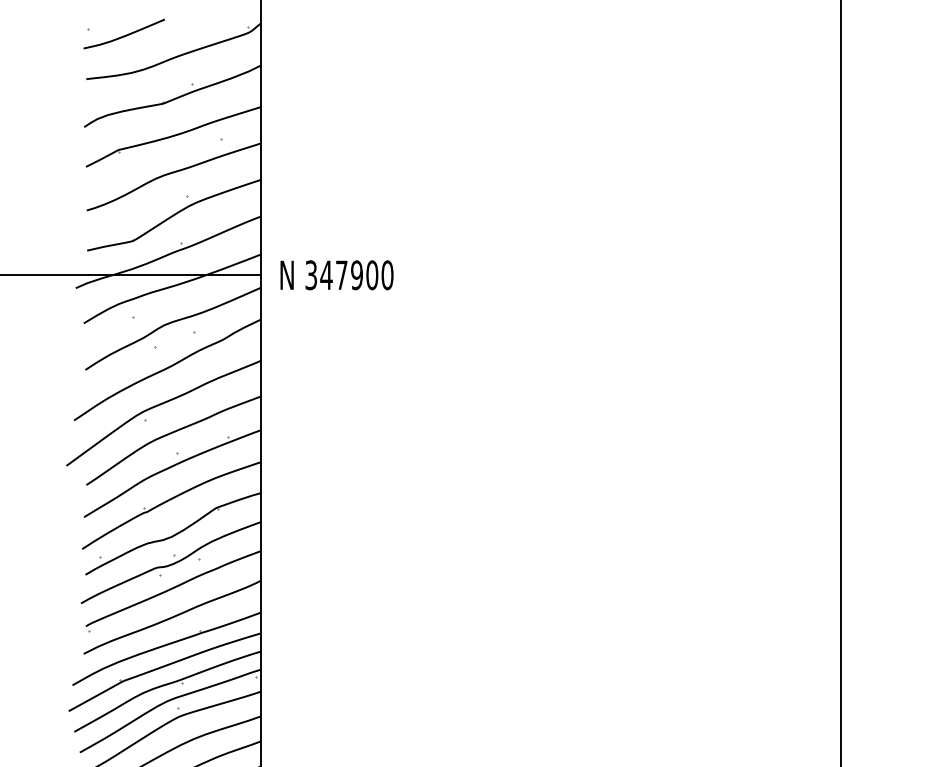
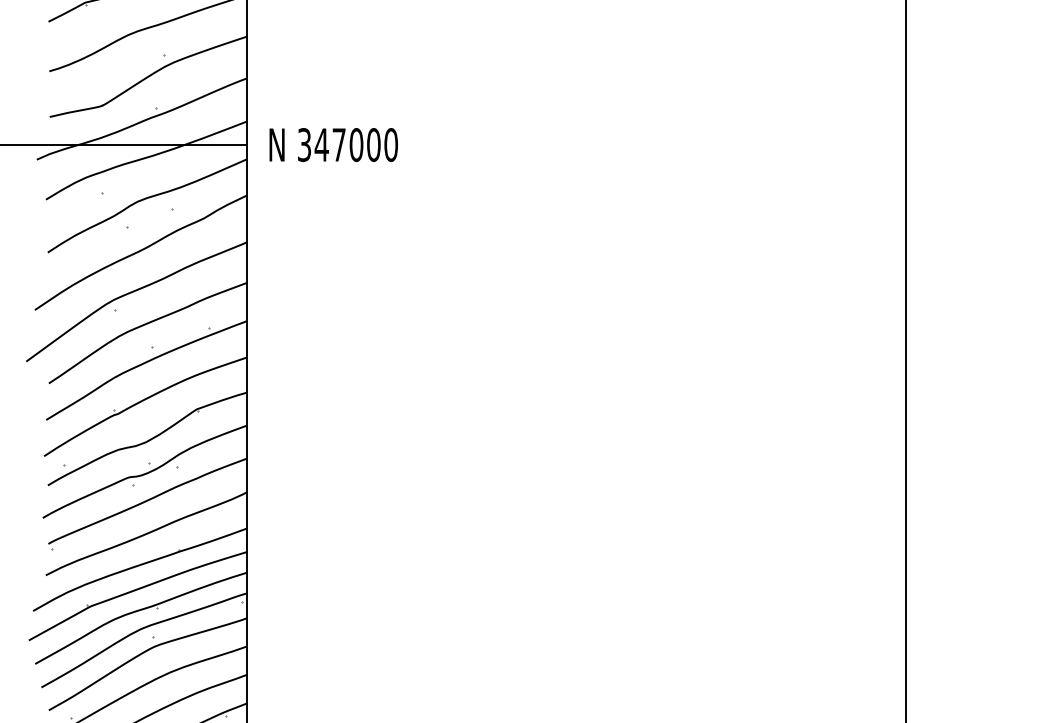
text: (357, 275) -> (357, 145), 347900 -> 347000

